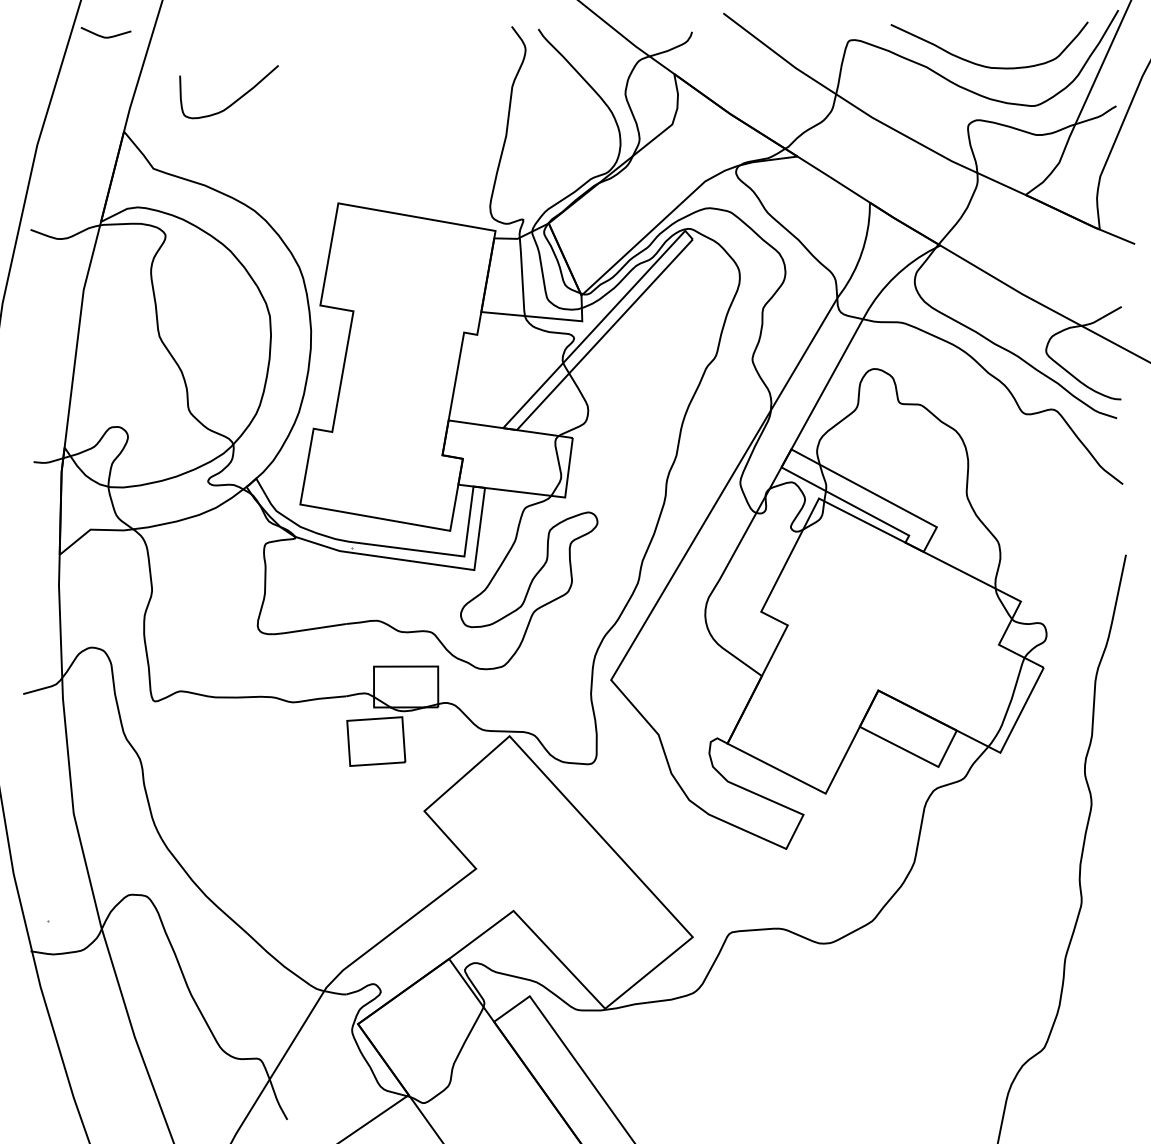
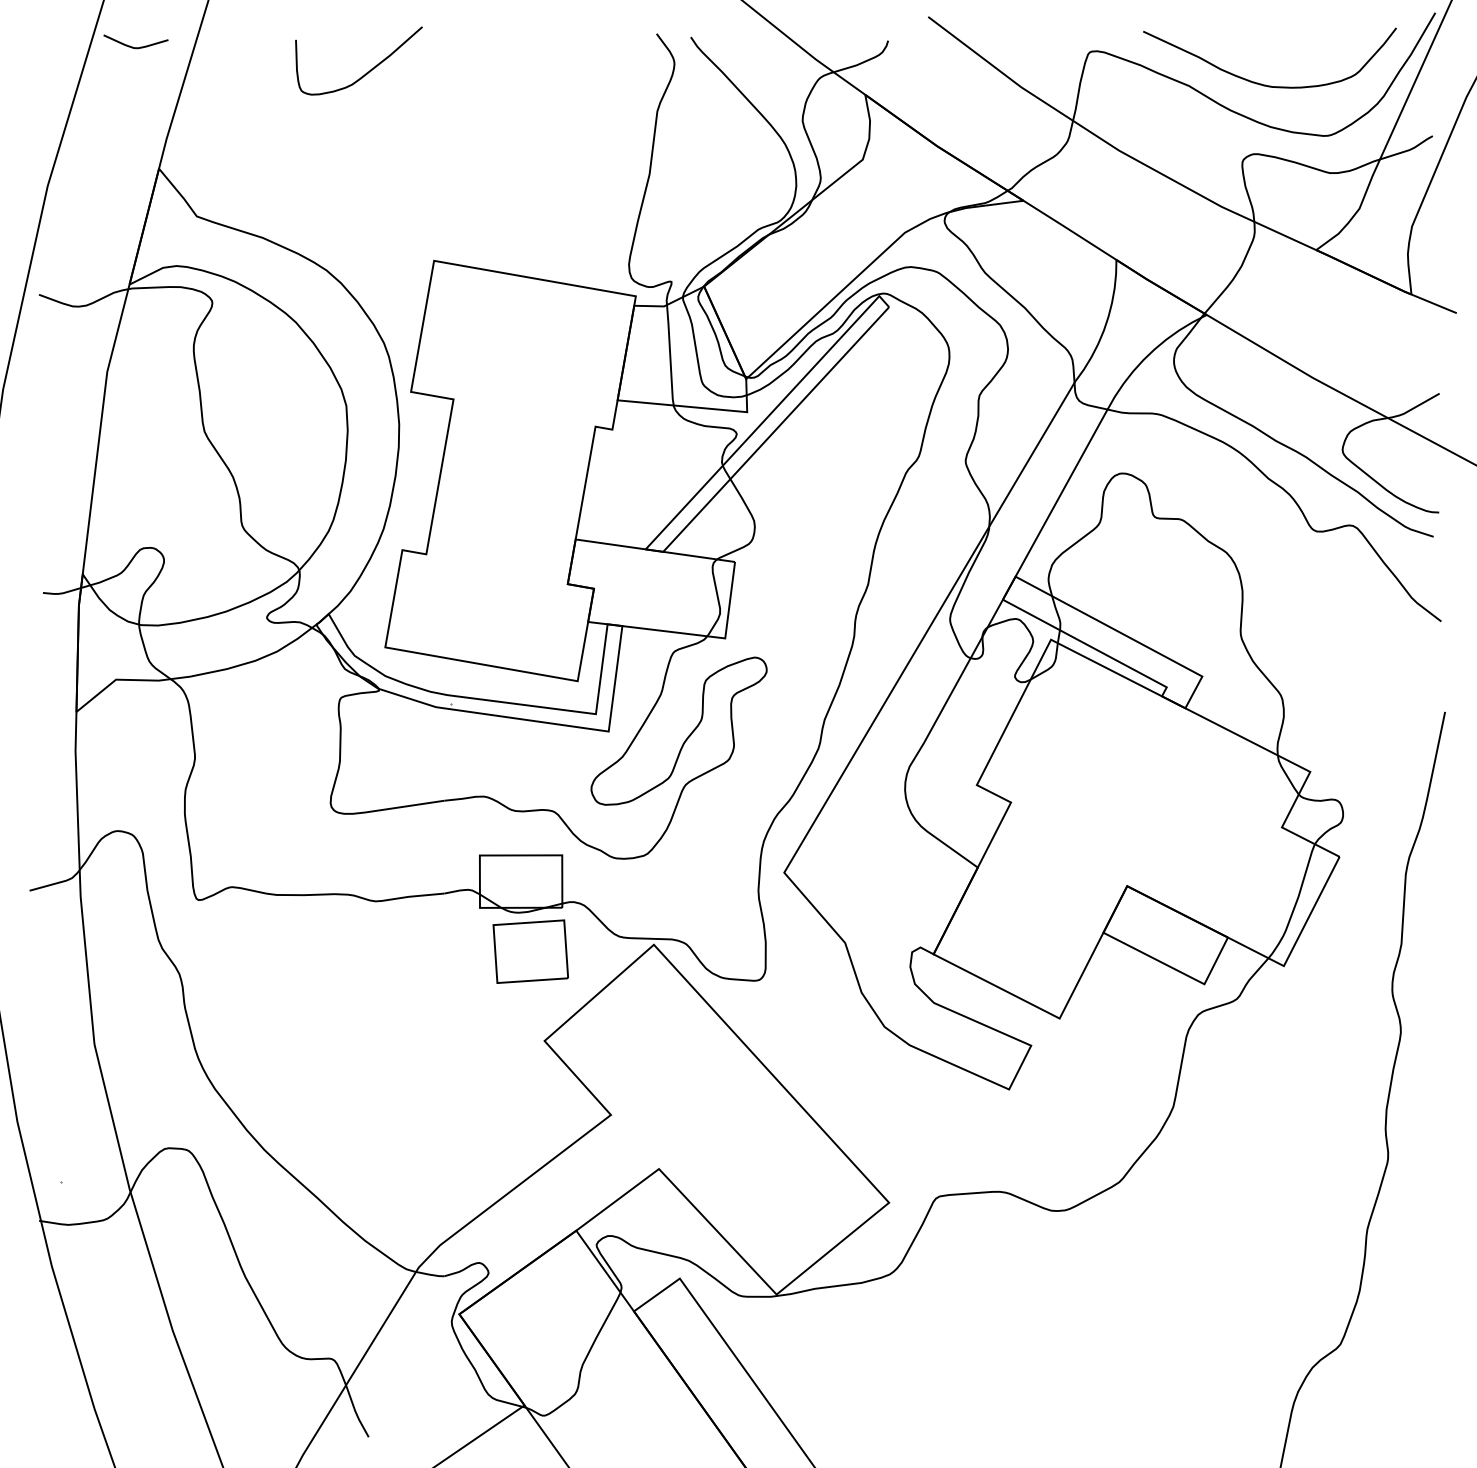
curve: (235, 101) -> (366, 72), moved
part: (376, 741) -> (530, 951), moved

